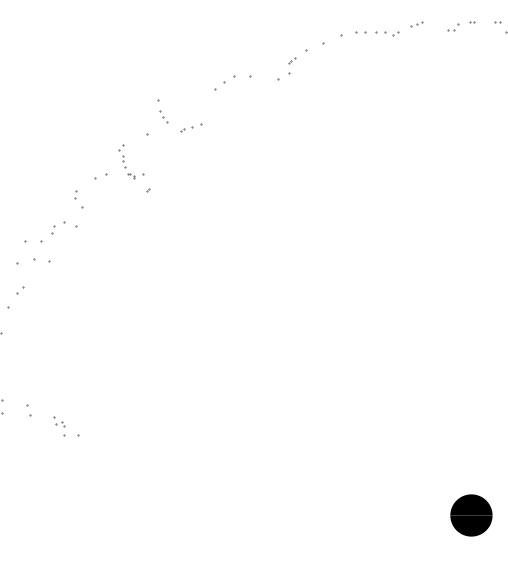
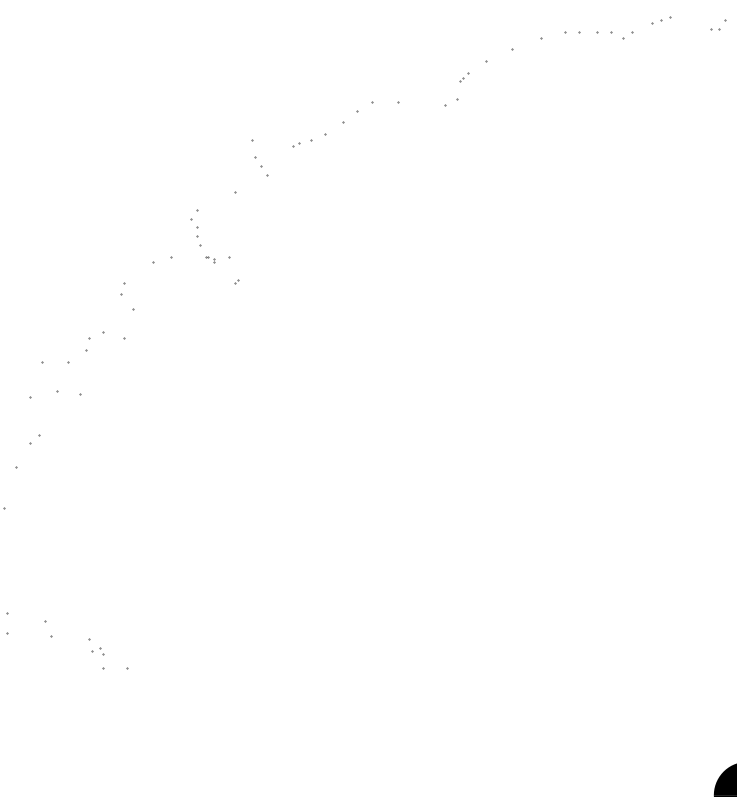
part: (283, 76) -> (450, 102), size x0.62
part: (191, 127) -> (310, 140), moved

